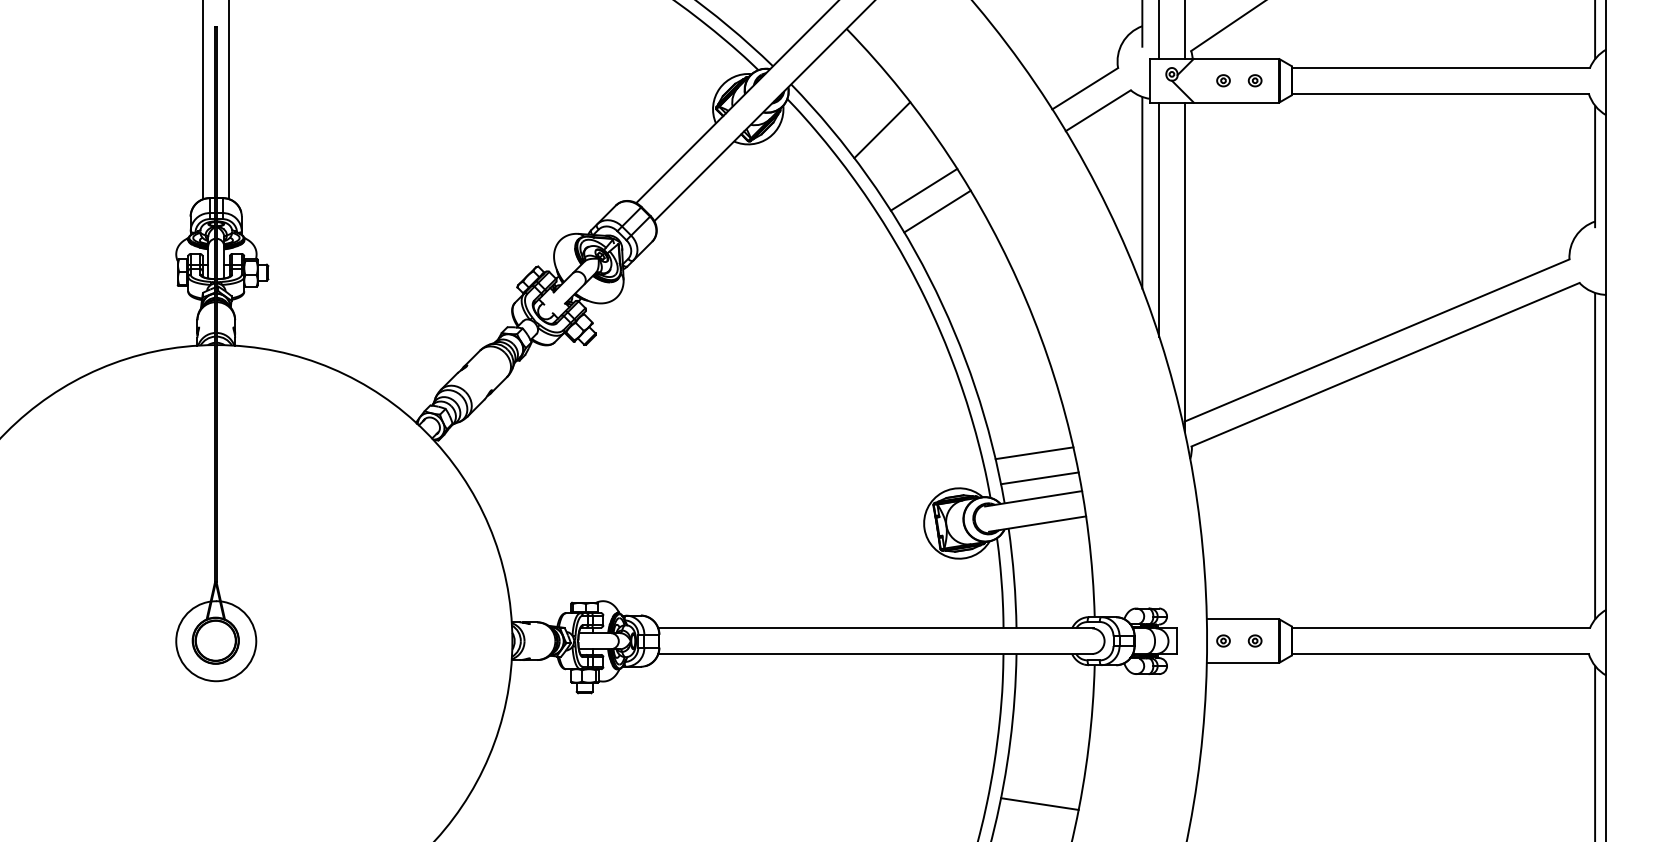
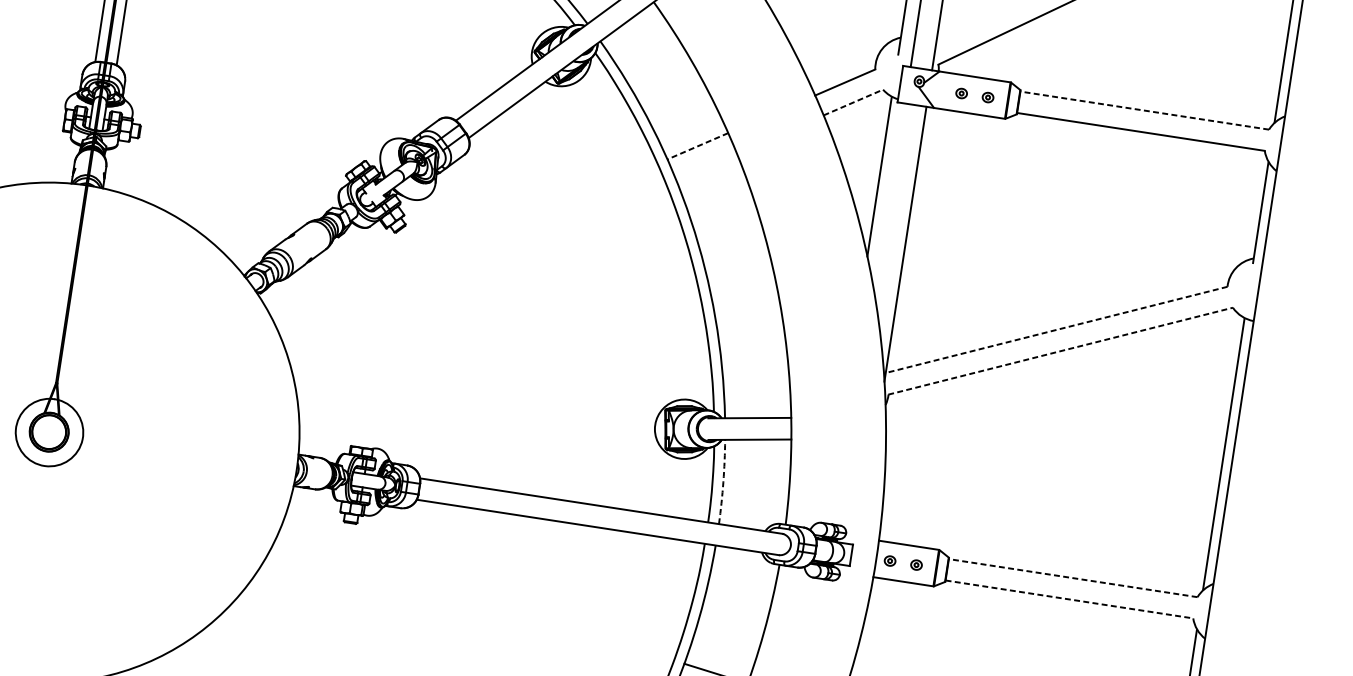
line: (1440, 67) -> (1144, 110), solid -> dashed
line: (1098, 110) -> (853, 102), solid -> dashed
line: (882, 130) -> (670, 91), removed
line: (923, 190) -> (697, 146), solid -> dashed
line: (937, 211) -> (706, 166), removed
line: (1159, 219) -> (890, 201), removed
line: (1377, 340) -> (1056, 329), solid -> dashed
line: (1385, 364) -> (1060, 350), solid -> dashed
line: (1034, 453) -> (756, 380), removed
line: (1039, 478) -> (757, 401), removed
arc: (1014, 578) -> (723, 482), solid -> dashed
line: (1440, 628) -> (1072, 578), solid -> dashed
line: (1440, 653) -> (1069, 599), solid -> dashed

